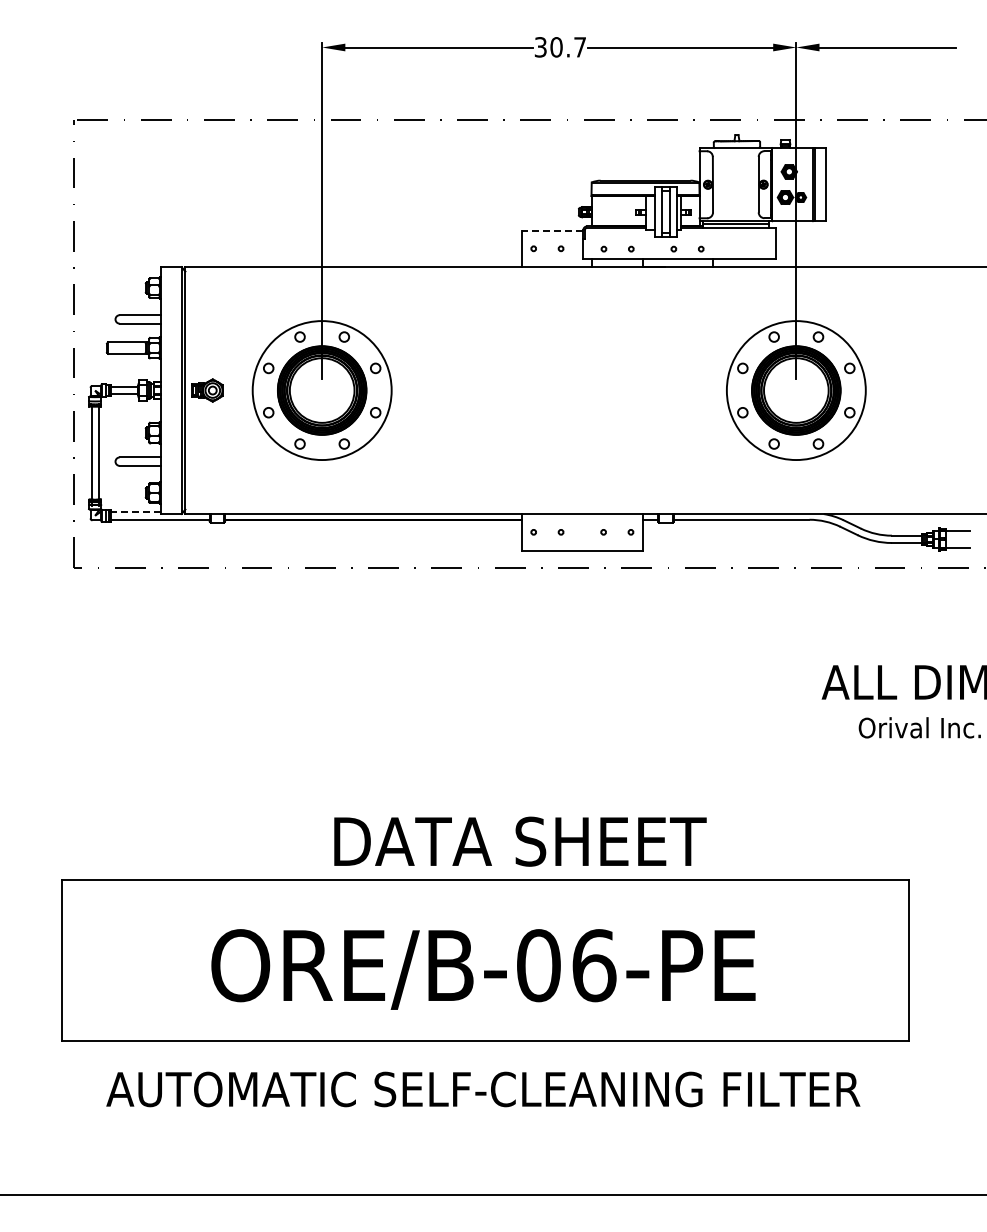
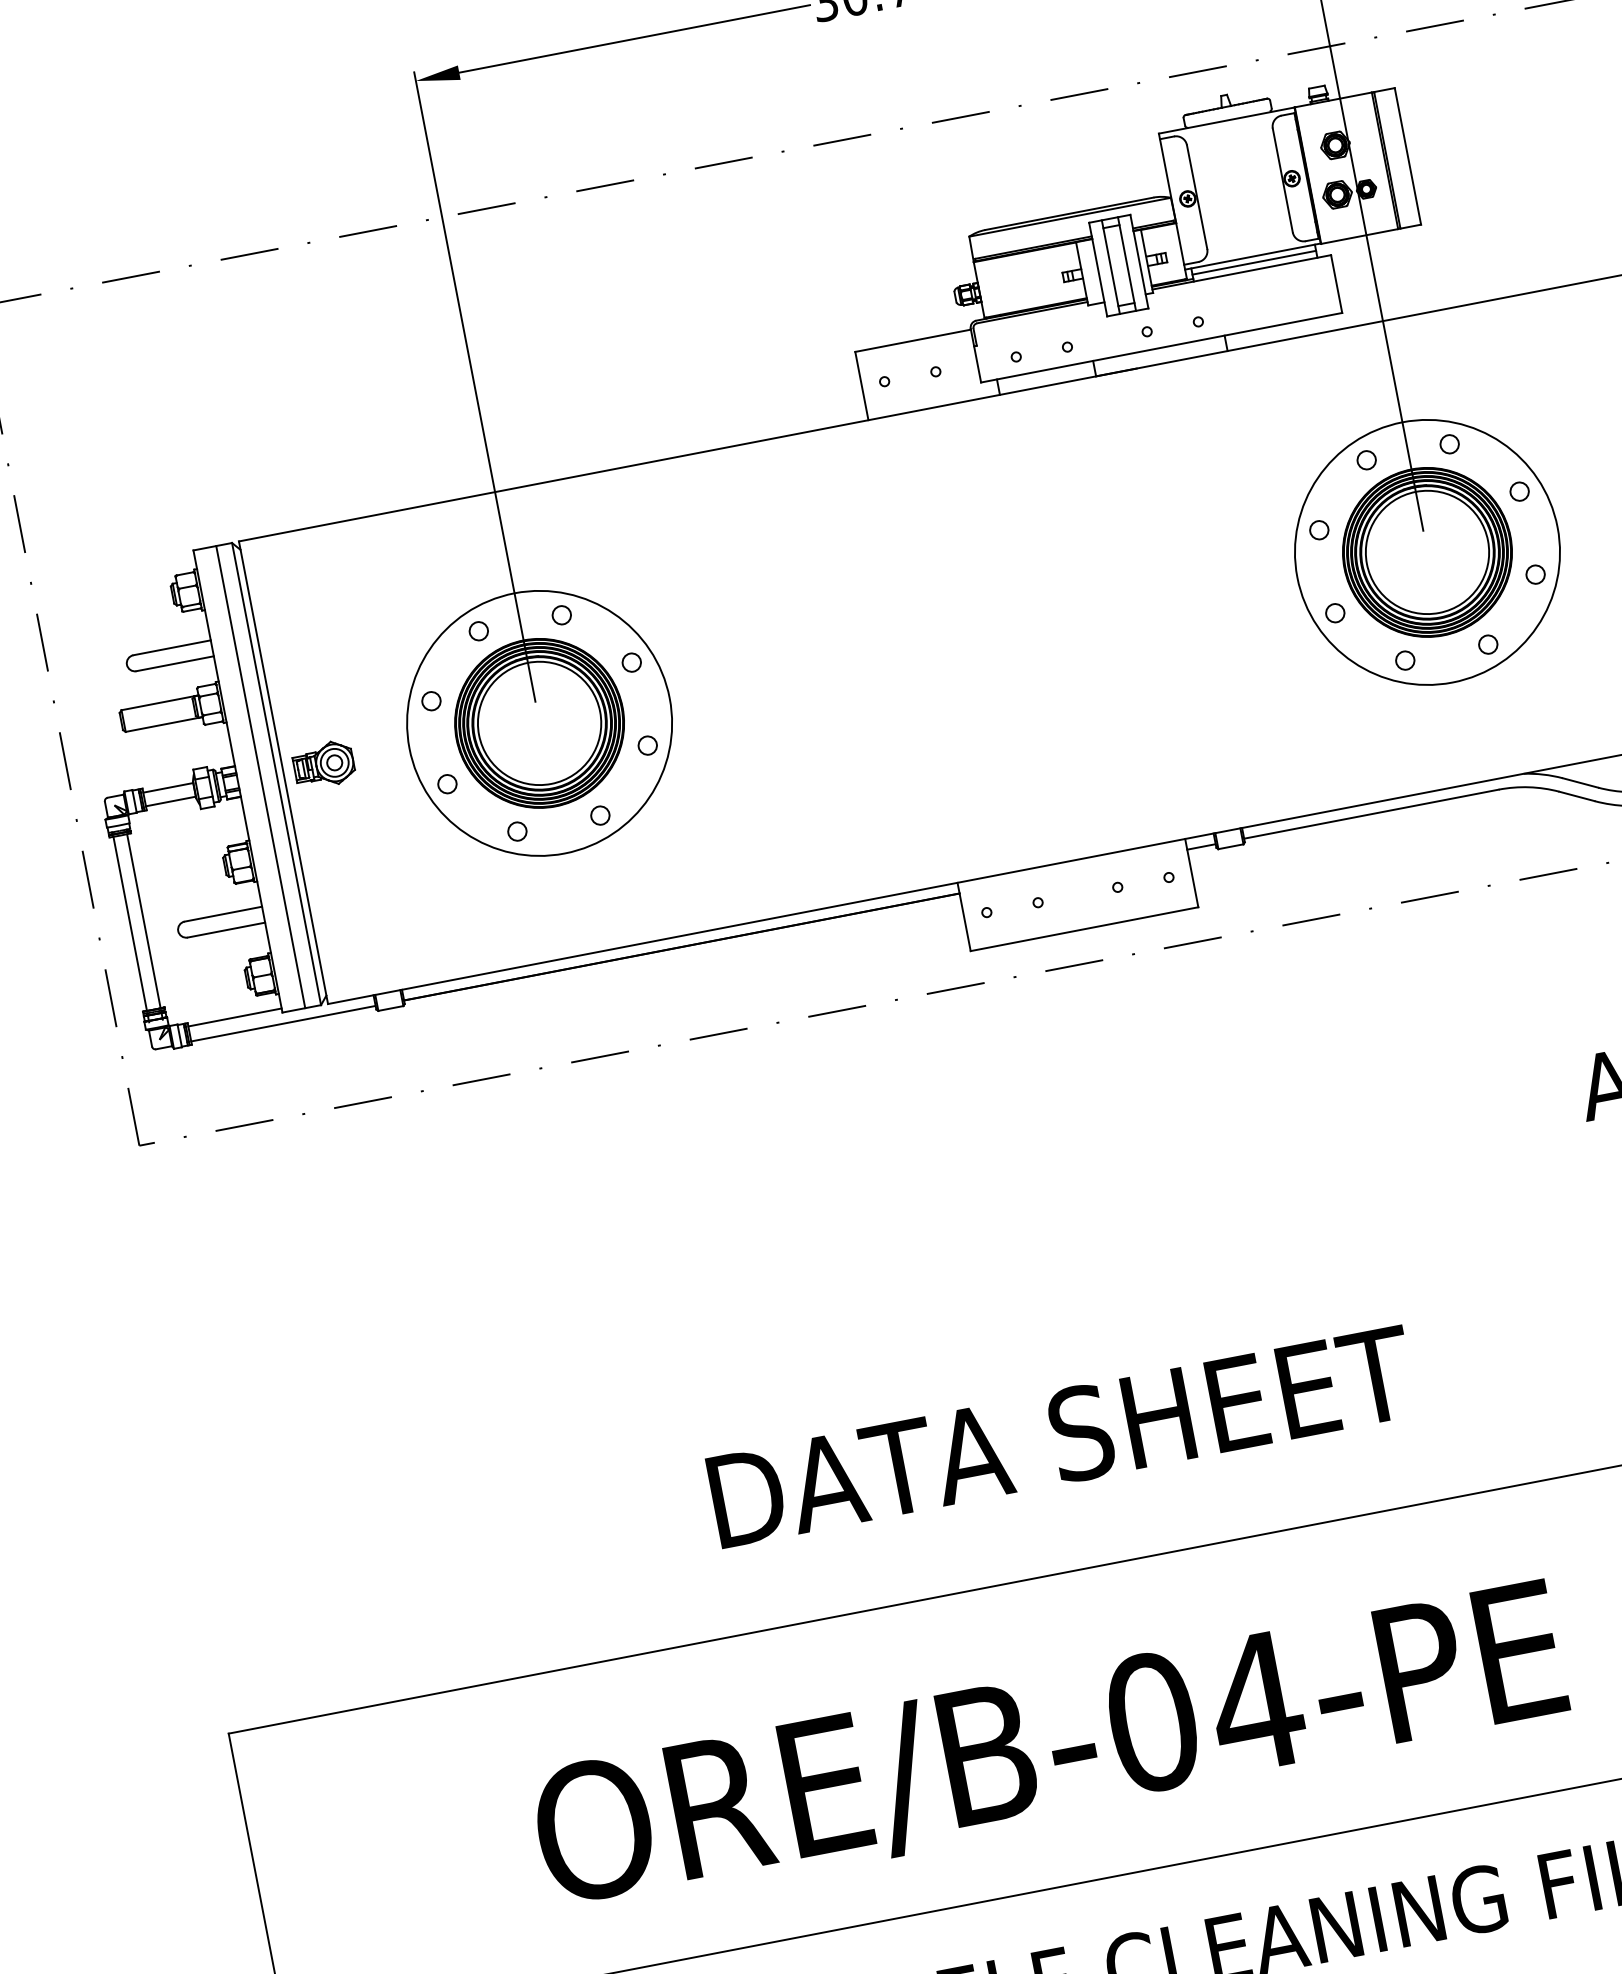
line: (552, 230) -> (913, 340), dashed -> solid
line: (173, 390) -> (261, 776), added
line: (136, 511) -> (235, 1016), dashed -> solid
text: (520, 841) -> (1062, 1436), moved
text: (594, 965) -> (1256, 1701), ORE/B-06-PE -> ORE/B-04-PE

